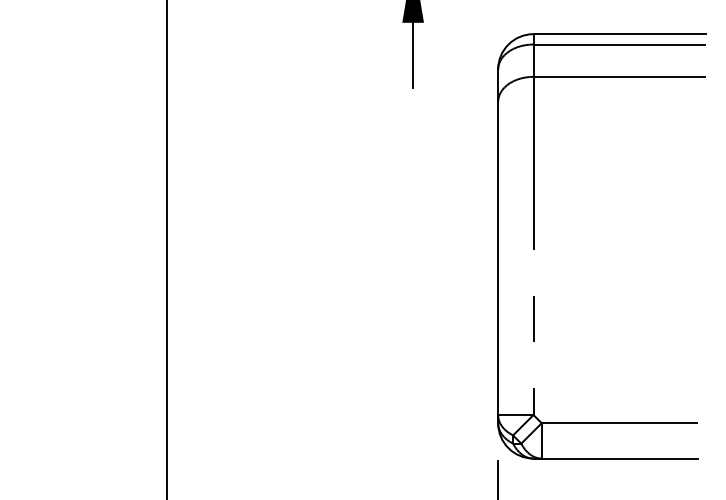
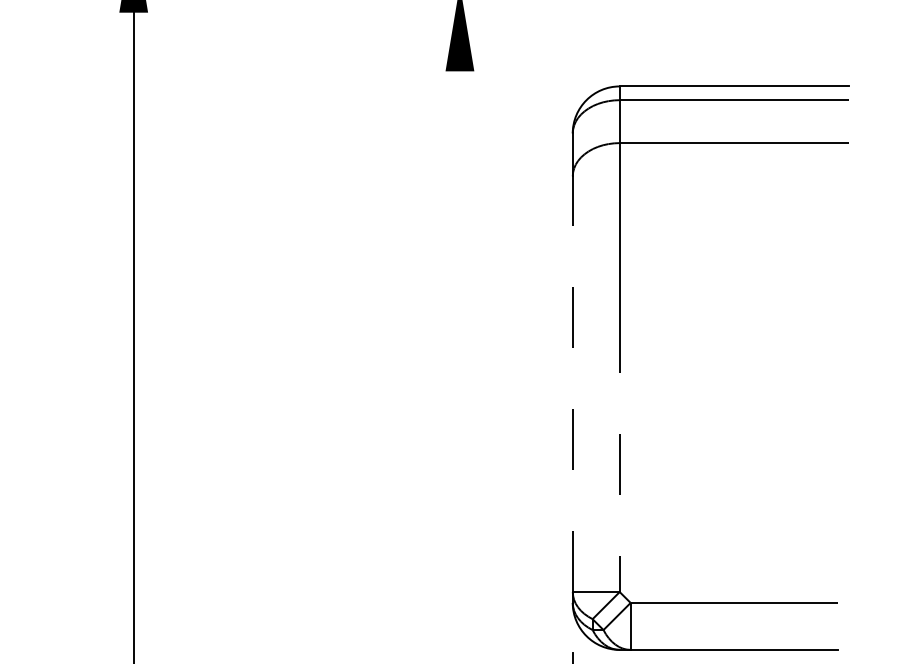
line: (413, 54) -> (460, 113), removed
line: (498, 258) -> (573, 384), solid -> dashed

